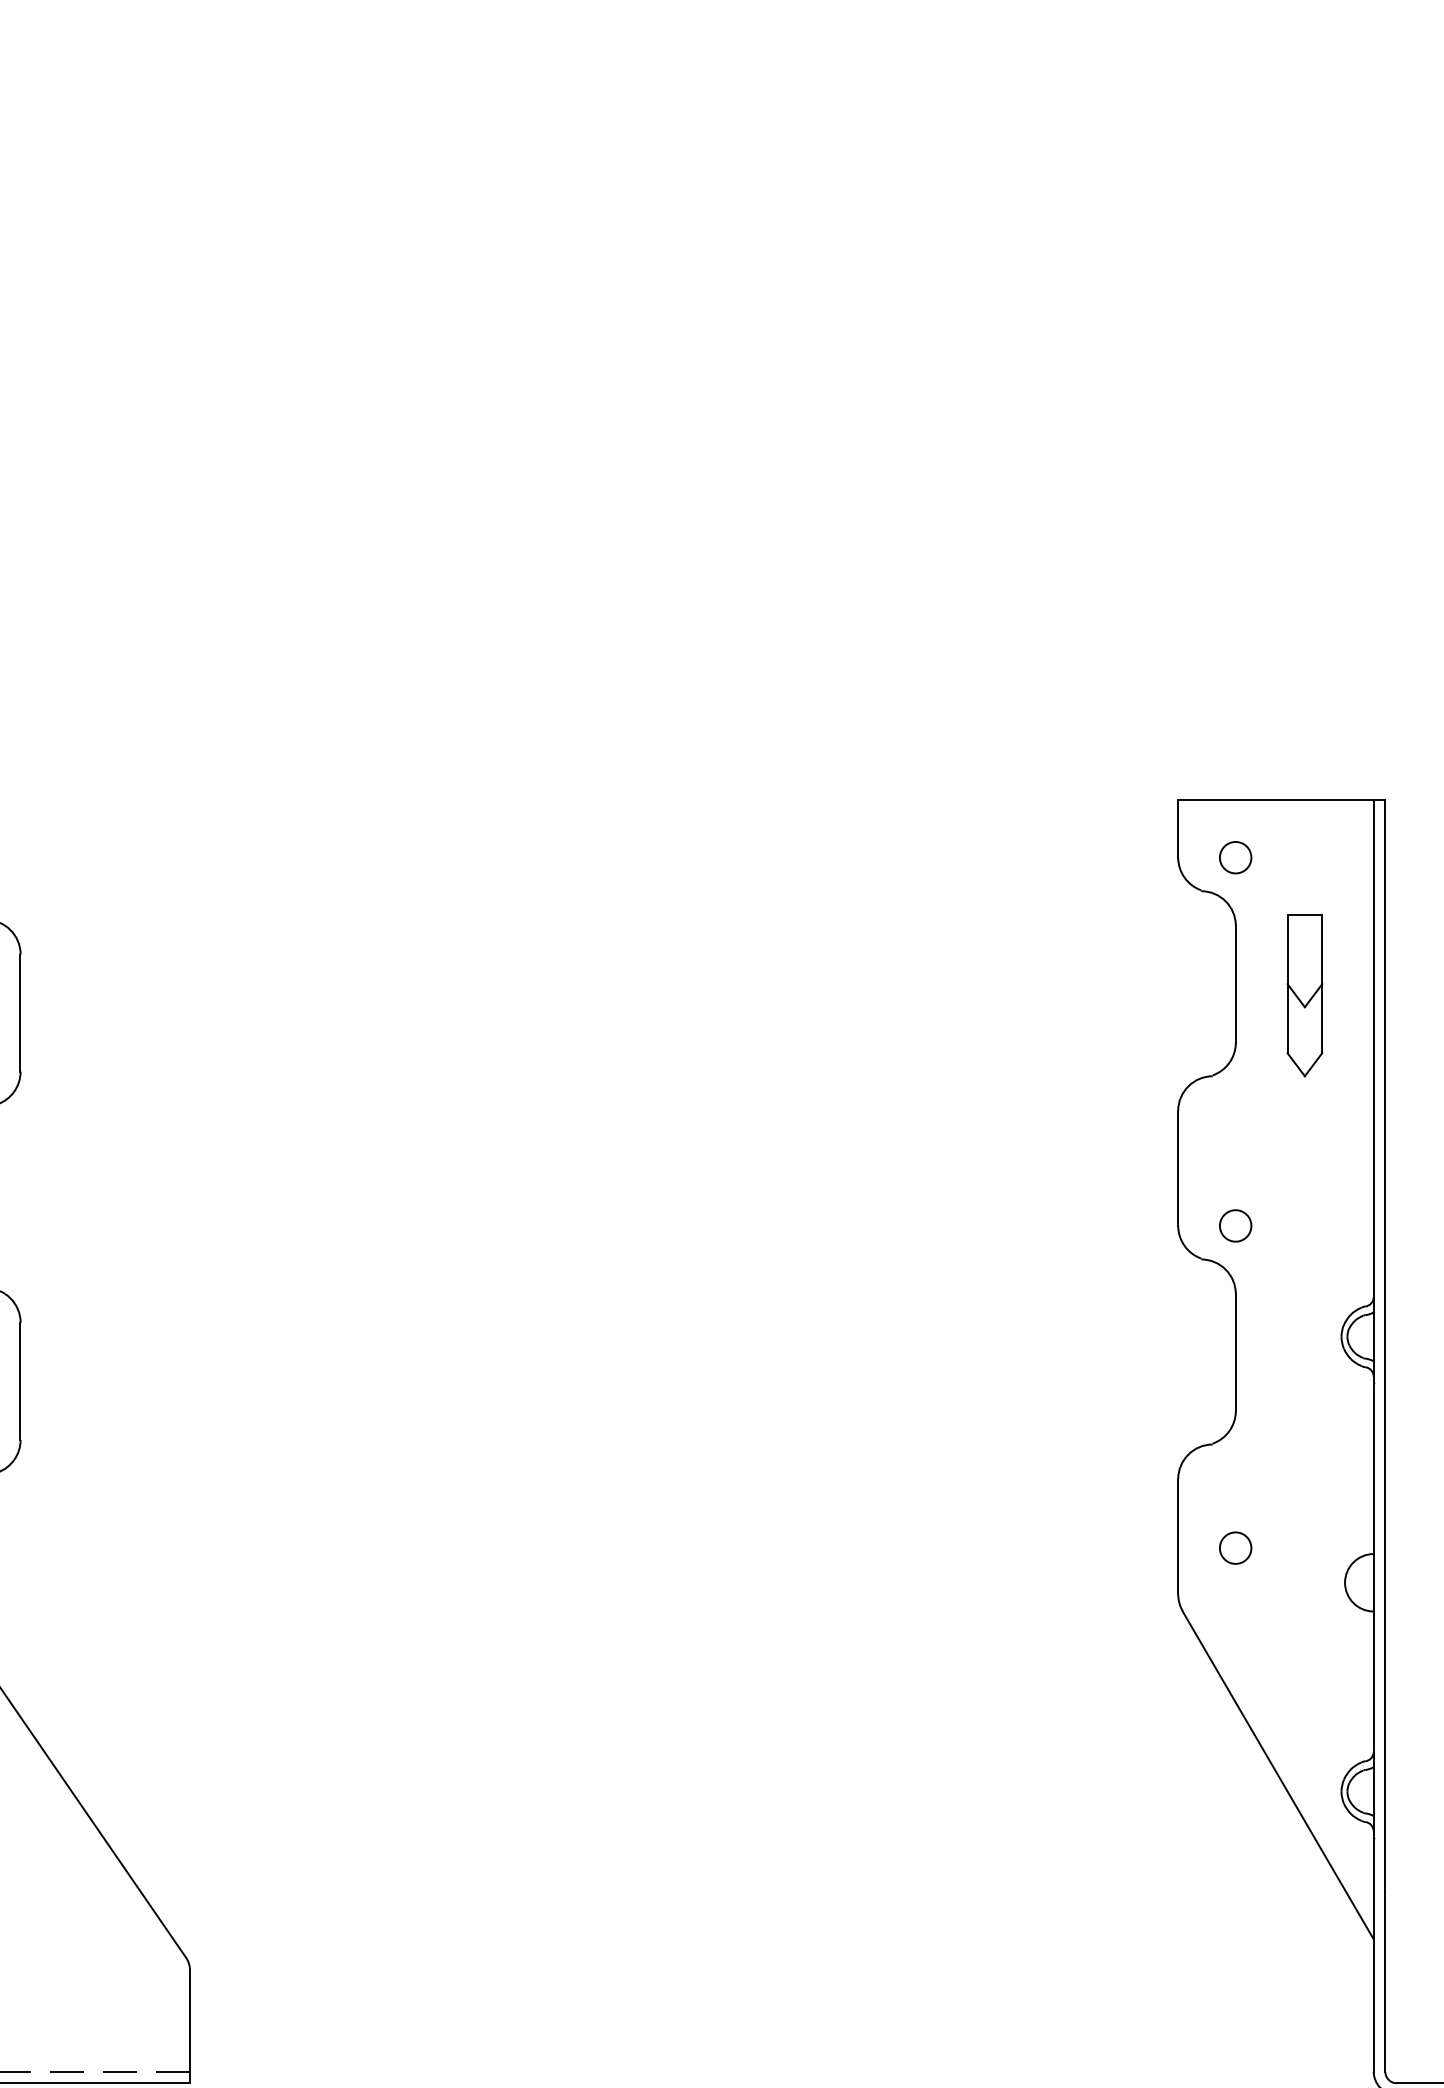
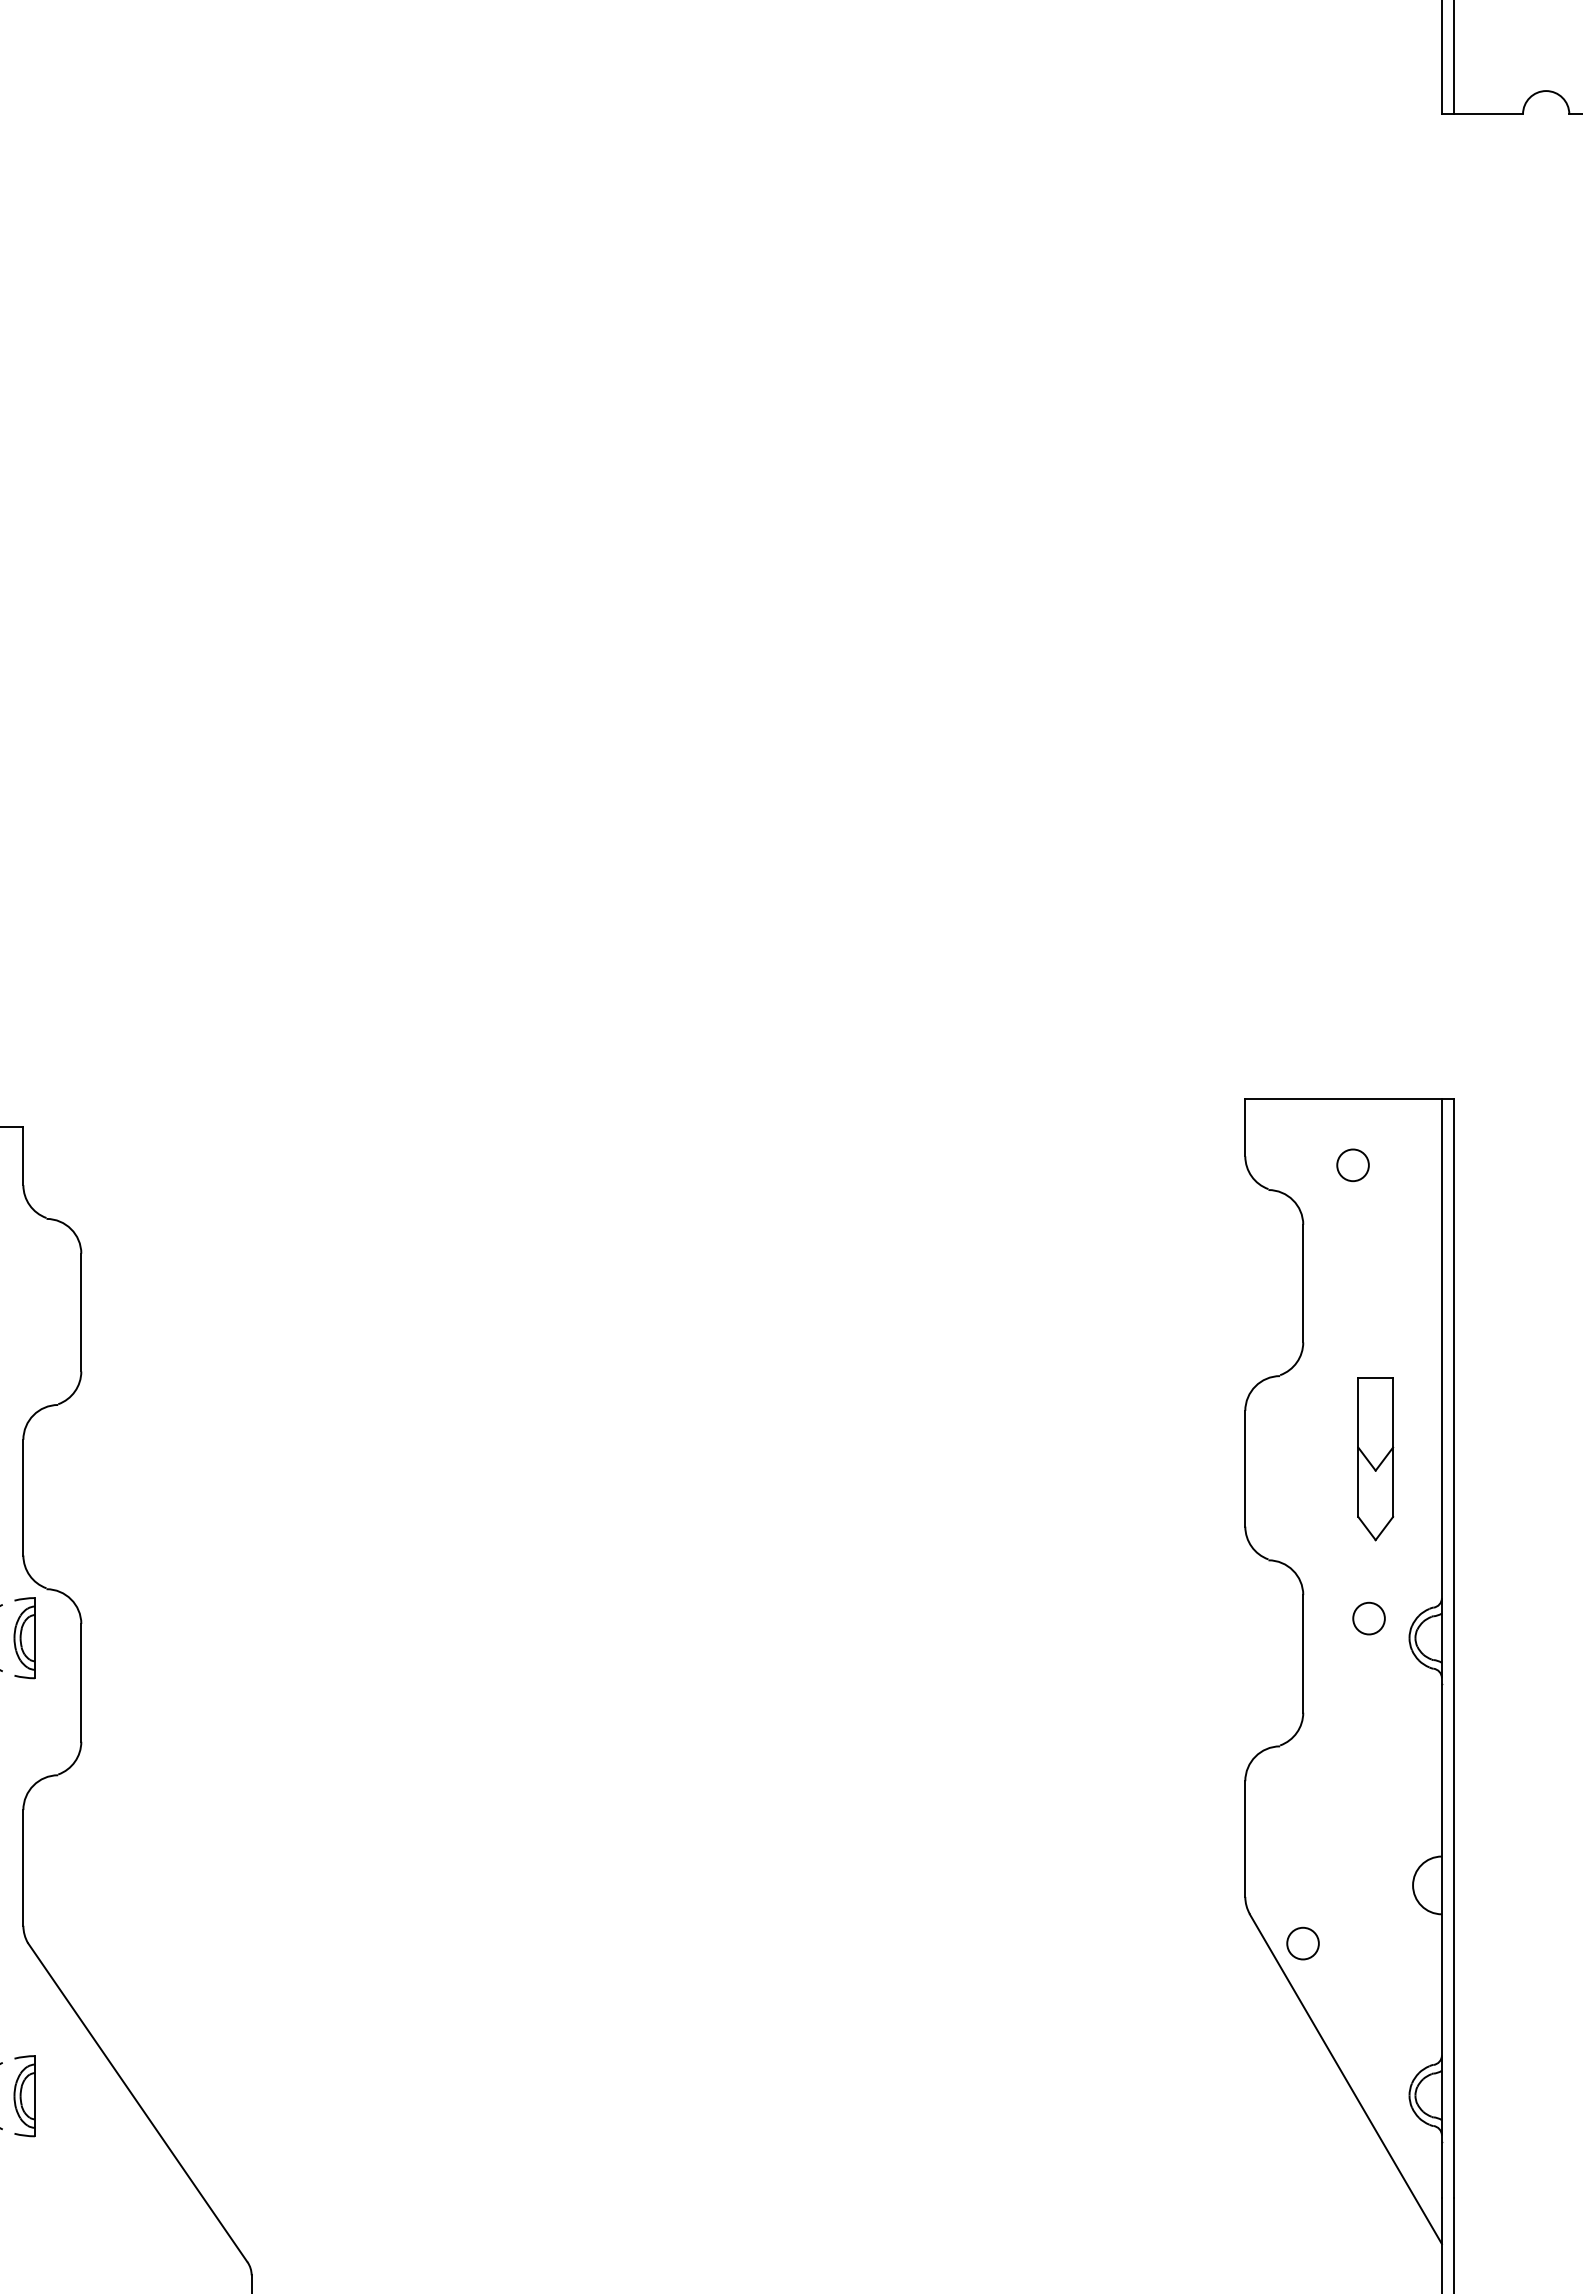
circle: (1235, 857) -> (1352, 1165), moved
part: (1304, 996) -> (1375, 1459), moved
circle: (1235, 1225) -> (1368, 1618), moved
circle: (1235, 1548) -> (1302, 1943), moved

